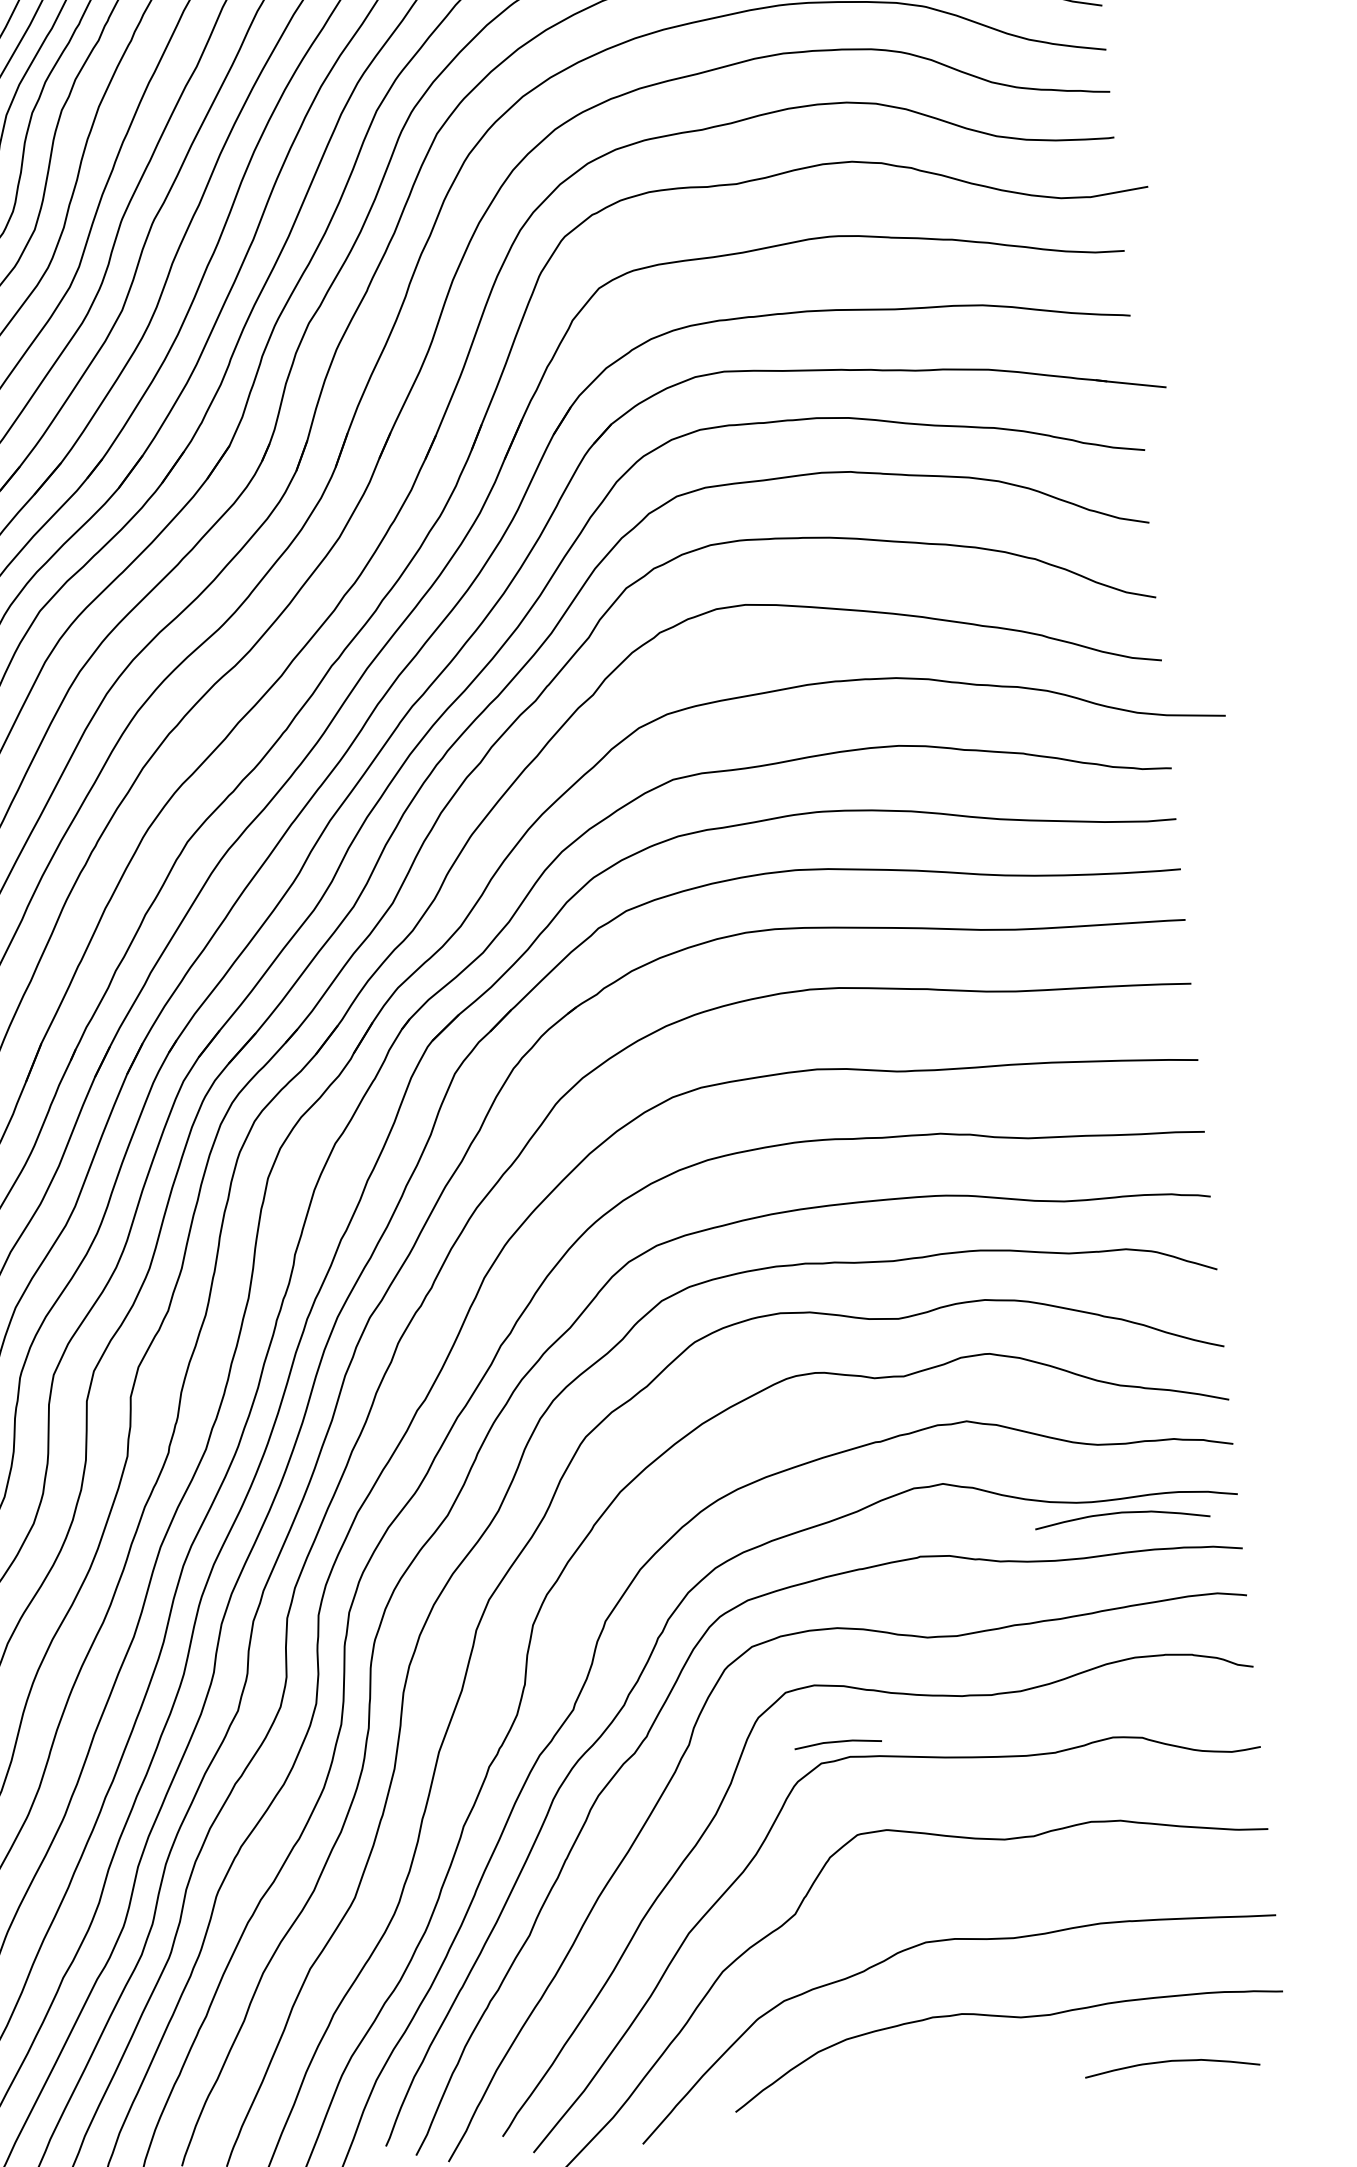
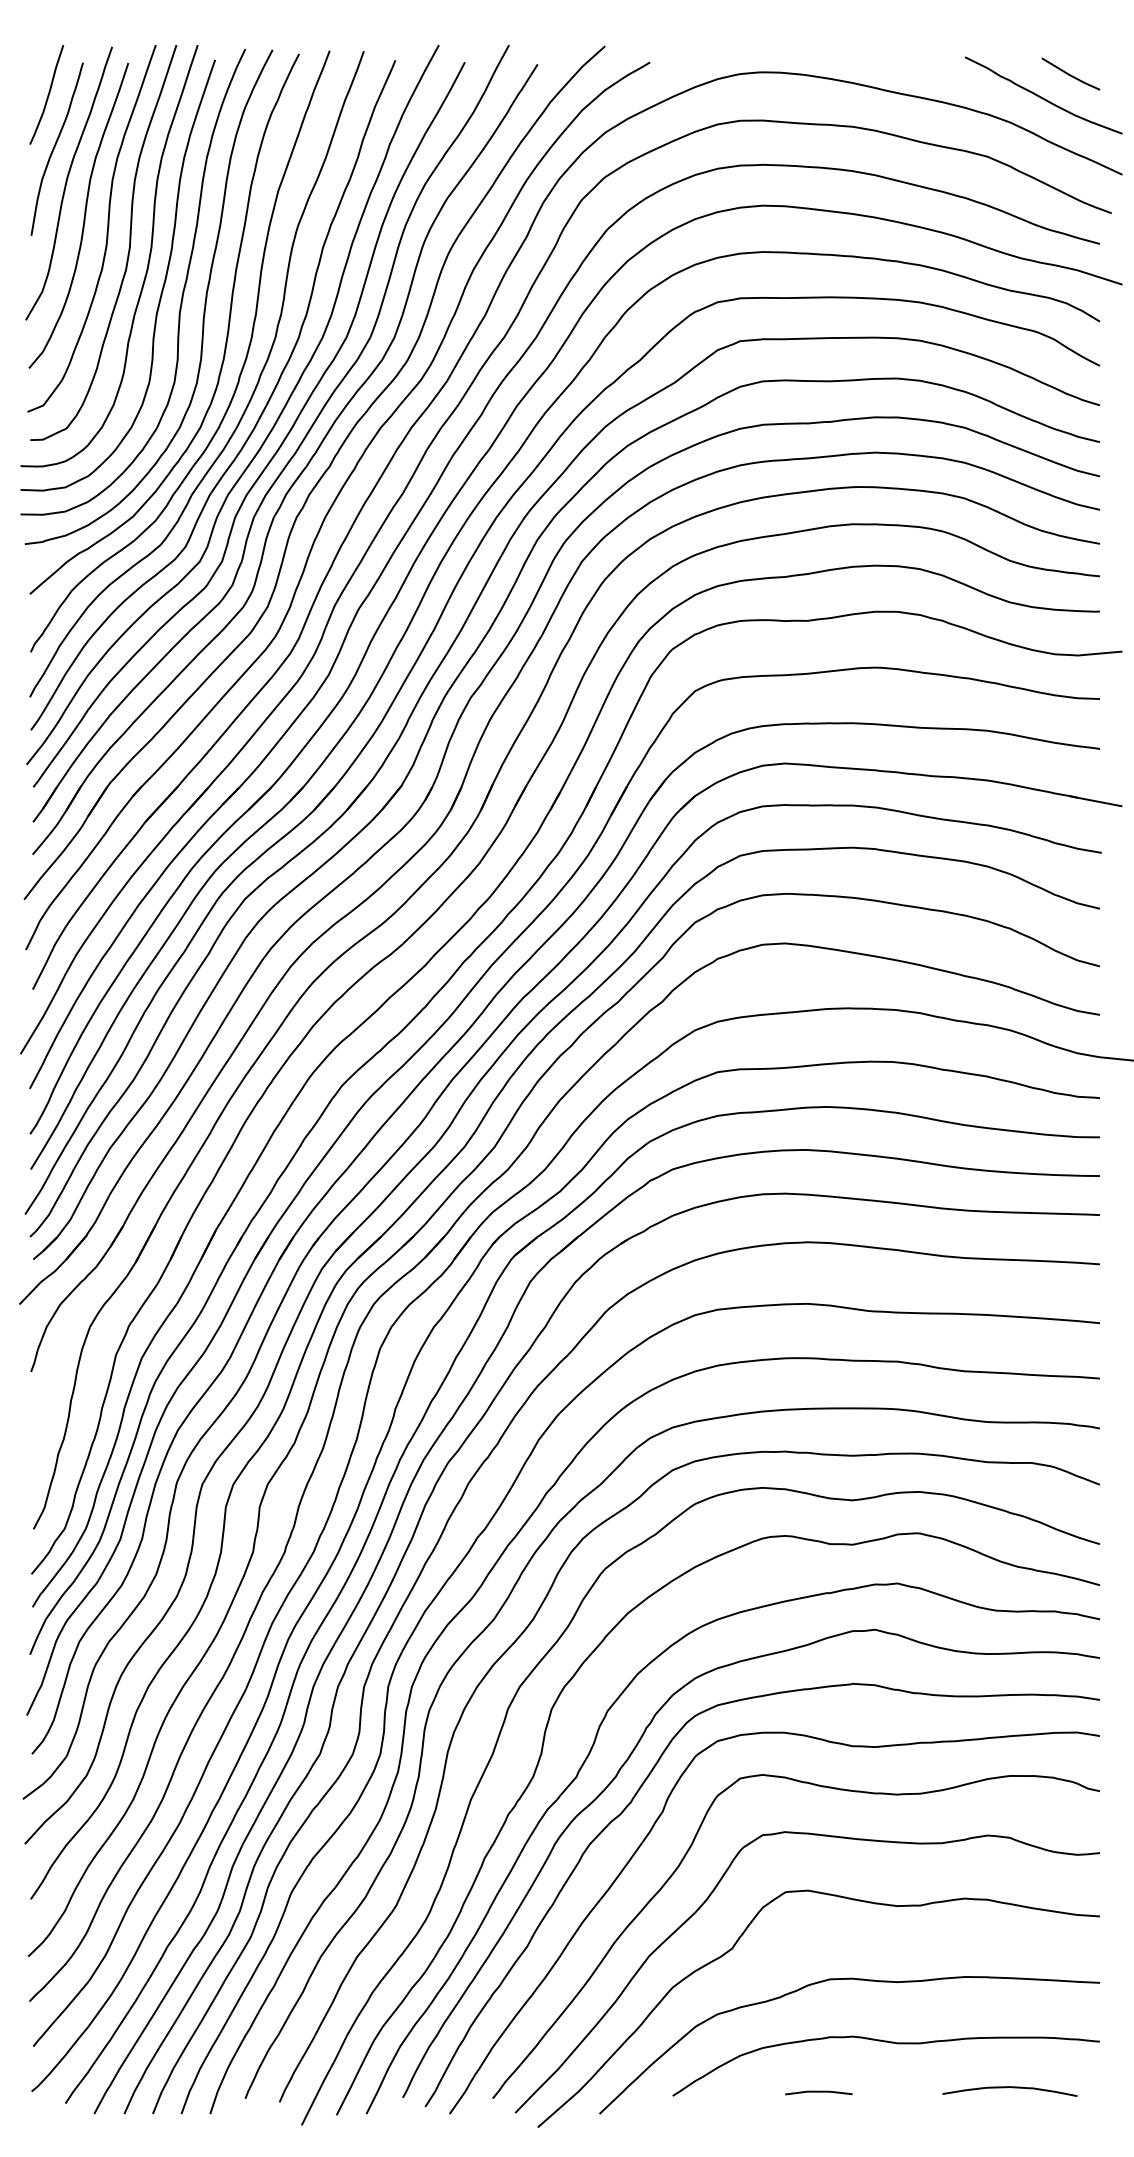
curve: (1121, 1513) -> (1009, 1664), removed
line: (837, 1742) -> (818, 2092), moved

